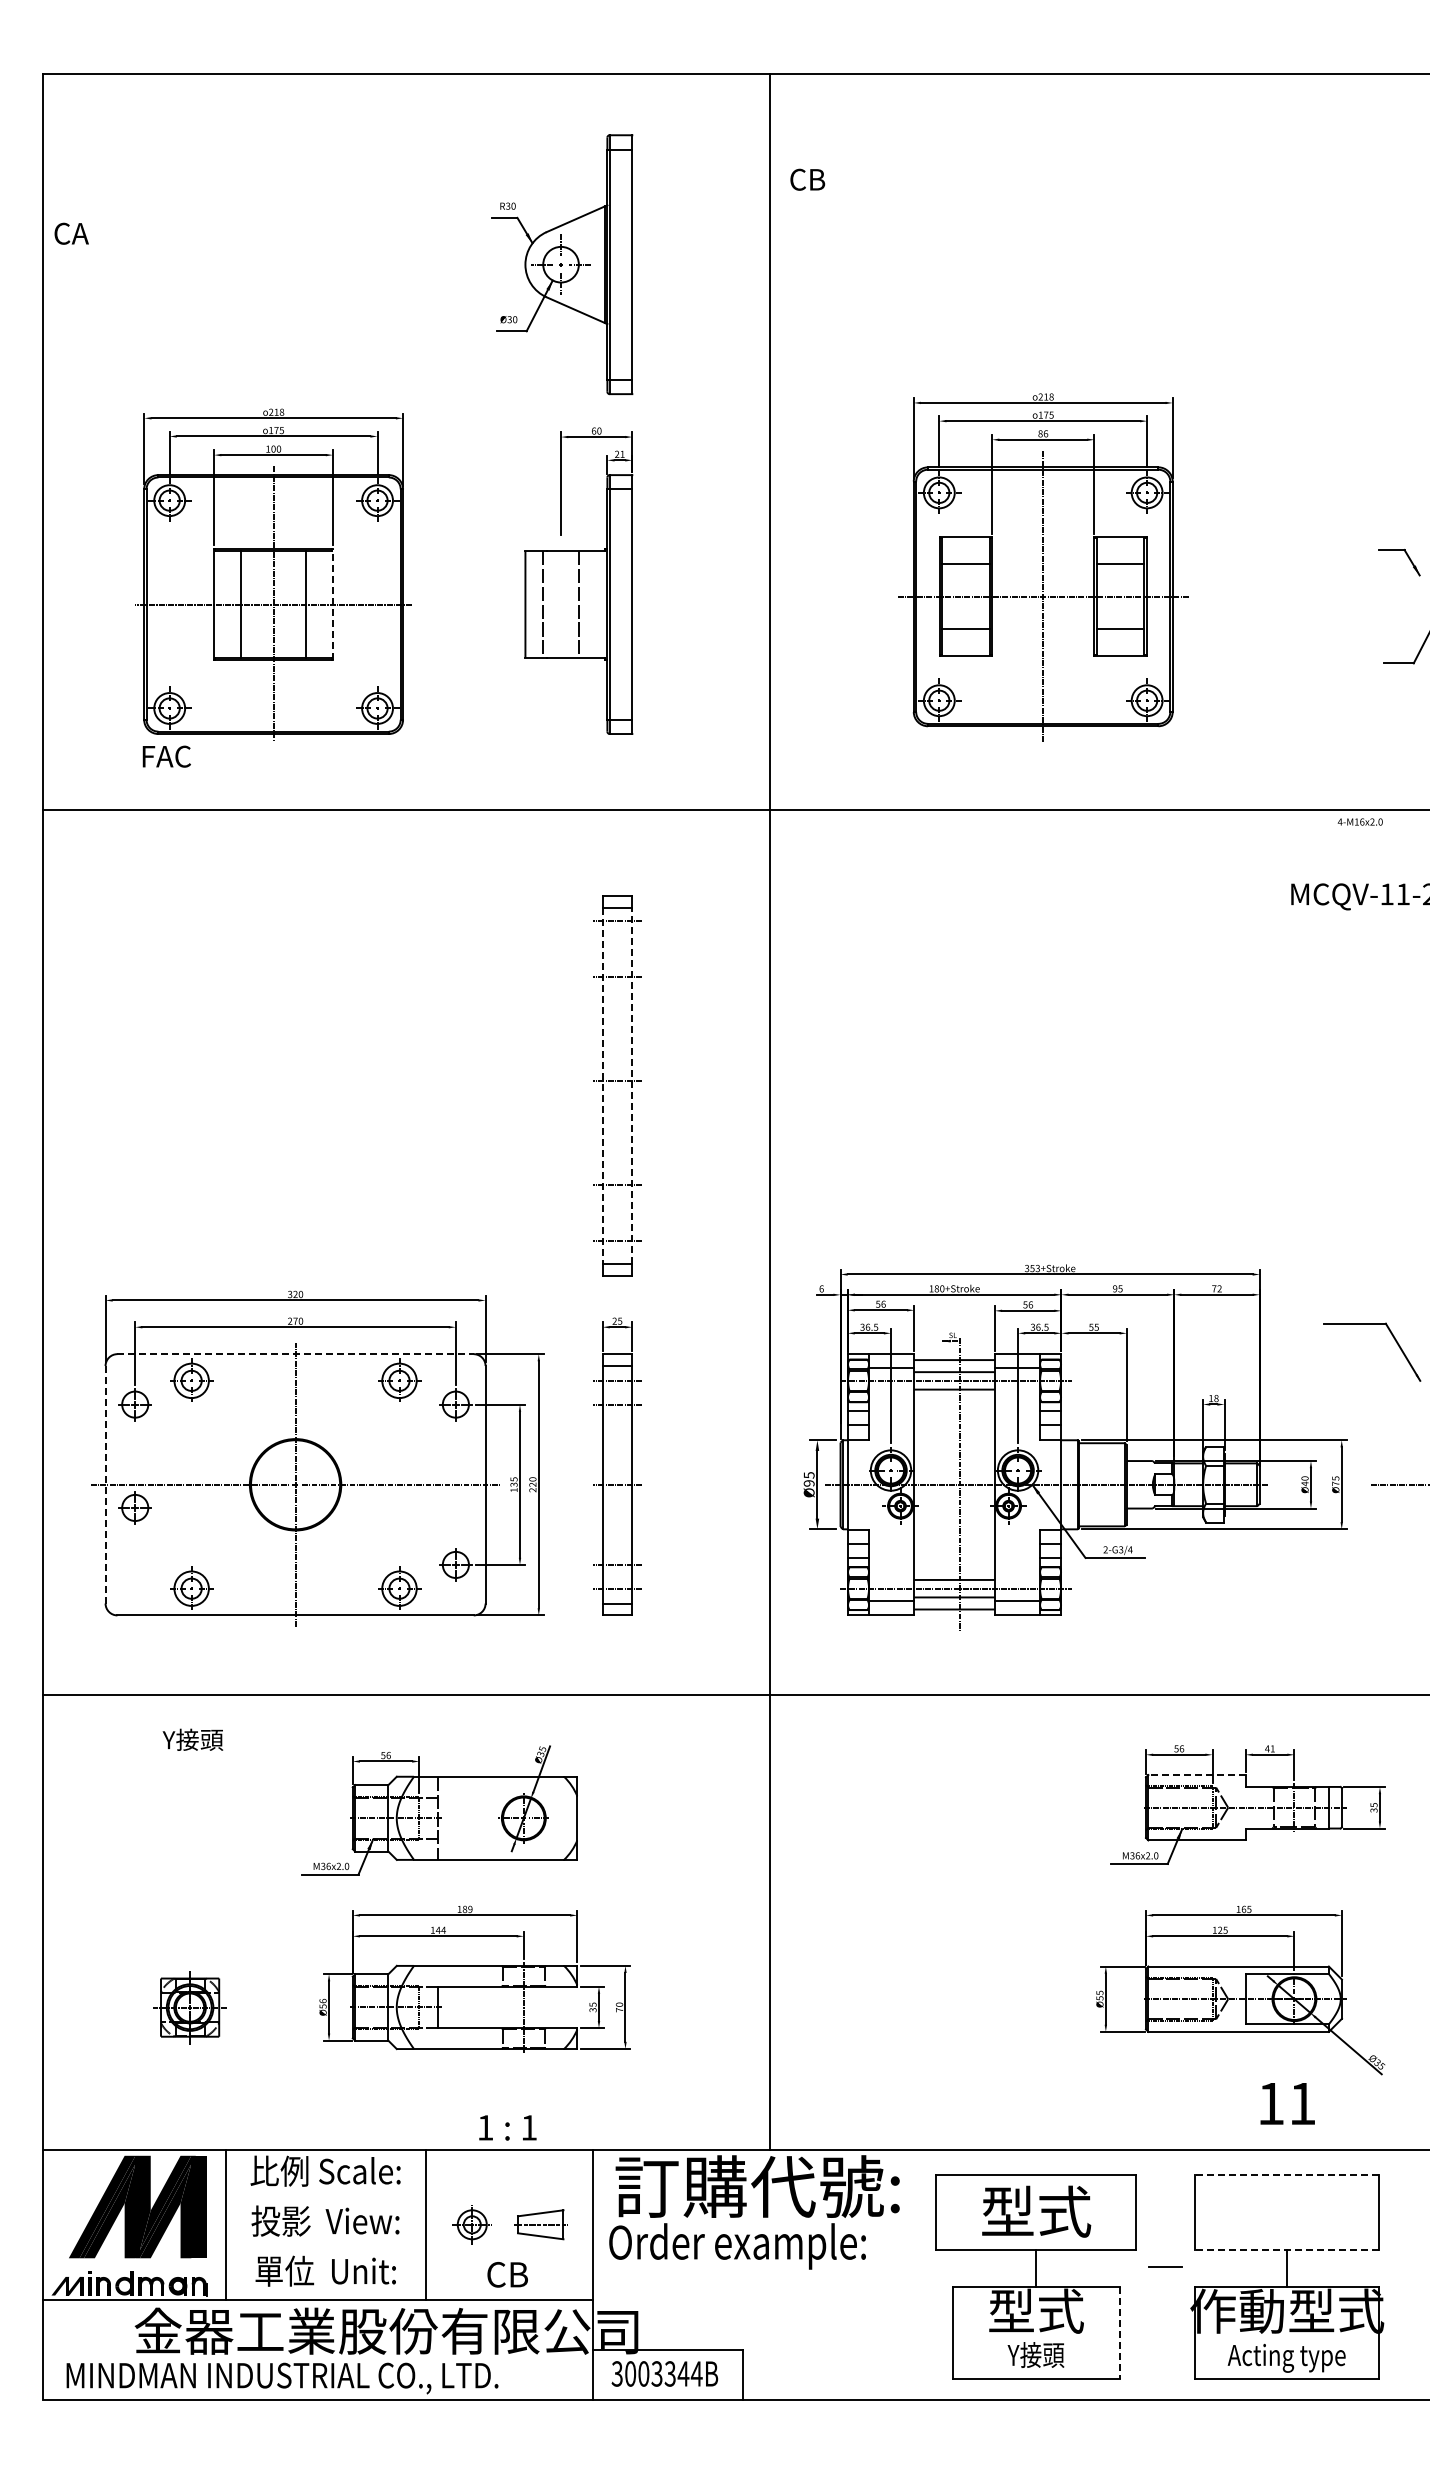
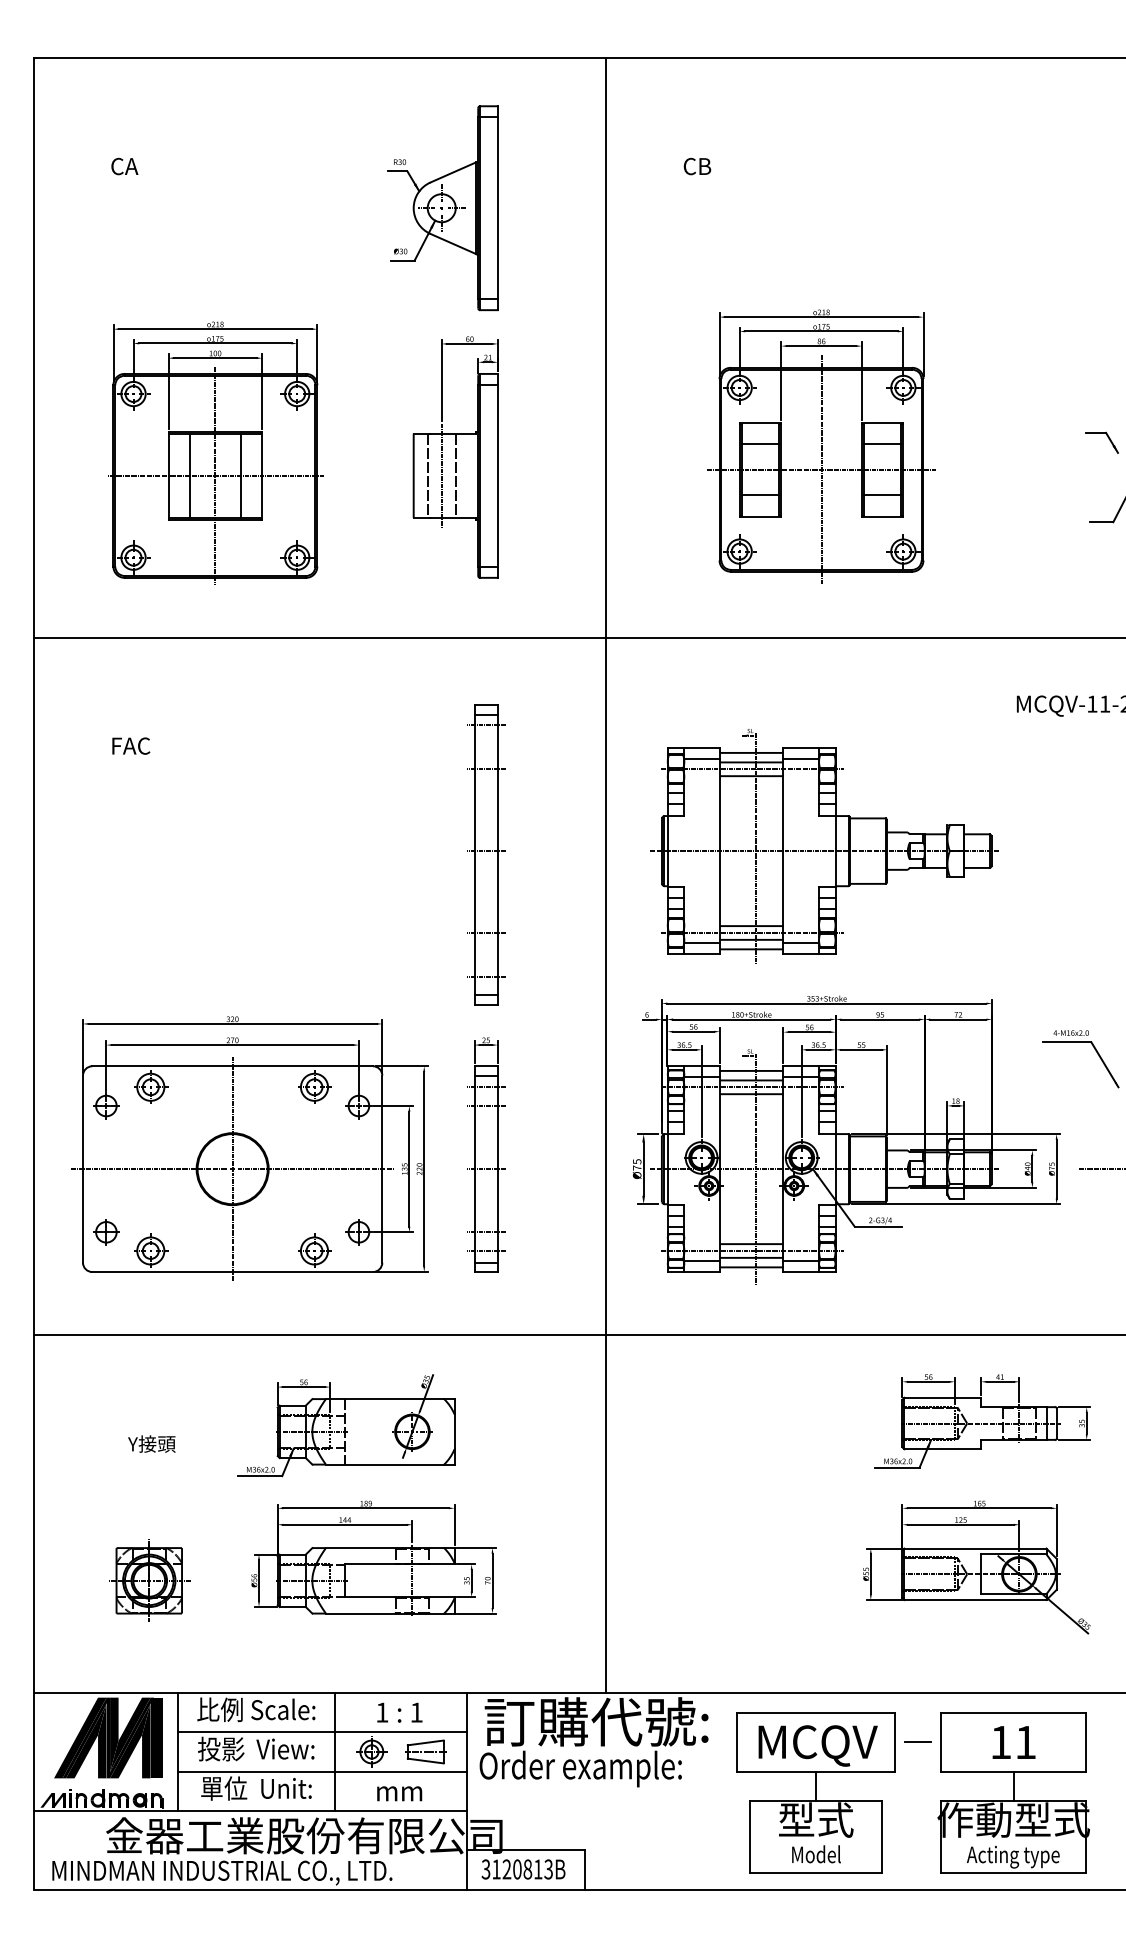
text: (807, 179) -> (697, 166), moved
text: (71, 233) -> (124, 166), moved
line: (333, 604) -> (262, 475), dashed -> solid
line: (561, 604) -> (442, 475), added
text: (166, 756) -> (131, 745), moved
text: (1359, 821) -> (1070, 1032), moved
part: (1046, 1074) -> (824, 846), added
line: (632, 1085) -> (498, 854), dashed -> solid
line: (602, 1086) -> (474, 855), dashed -> solid
line: (296, 1354) -> (233, 1066), dashed -> solid
text: (808, 1483) -> (636, 1168), Ø95 -> Ø75
line: (105, 1484) -> (82, 1168), dashed -> solid
part: (134, 1507) -> (105, 1231), moved
text: (192, 1739) -> (151, 1443), moved
line: (1197, 1775) -> (943, 1398), dashed -> solid
part: (190, 2007) -> (149, 1580), size x1.43
text: (1287, 2103) -> (1013, 1742), moved
text: (507, 2127) -> (399, 1712), moved
line: (1287, 2174) -> (1013, 1712), dashed -> solid
line: (409, 2199) -> (322, 1732), added
text: (1038, 2214) -> (817, 1743), 型式 -> MCQV
line: (409, 2249) -> (322, 1771), added
line: (1287, 2249) -> (1013, 1771), dashed -> solid
line: (1165, 2266) -> (917, 1742), moved
text: (507, 2274) -> (399, 1791), CB -> mm
line: (1119, 2333) -> (881, 1837), dashed -> solid
text: (1036, 2354) -> (816, 1854), Y接頭 -> Model
text: (663, 2373) -> (522, 1869), 3003344B -> 3120813B

